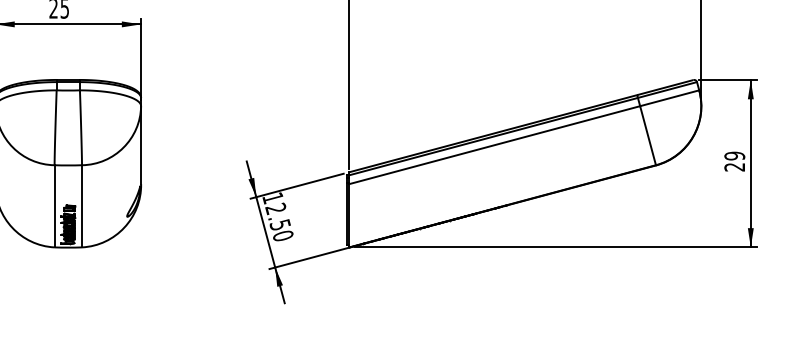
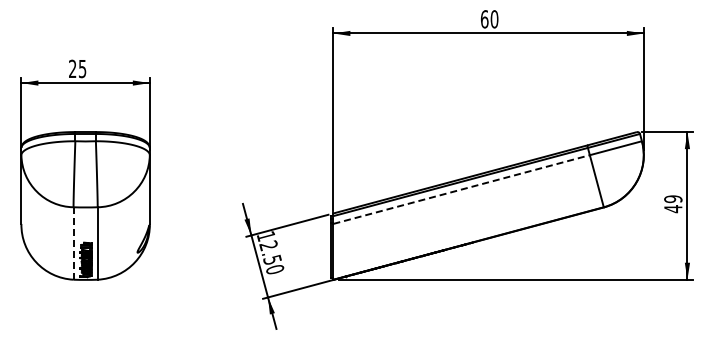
line: (494, 145) -> (461, 189), solid -> dashed
text: (735, 167) -> (673, 209), 29 -> 49
line: (54, 206) -> (73, 243), solid -> dashed

